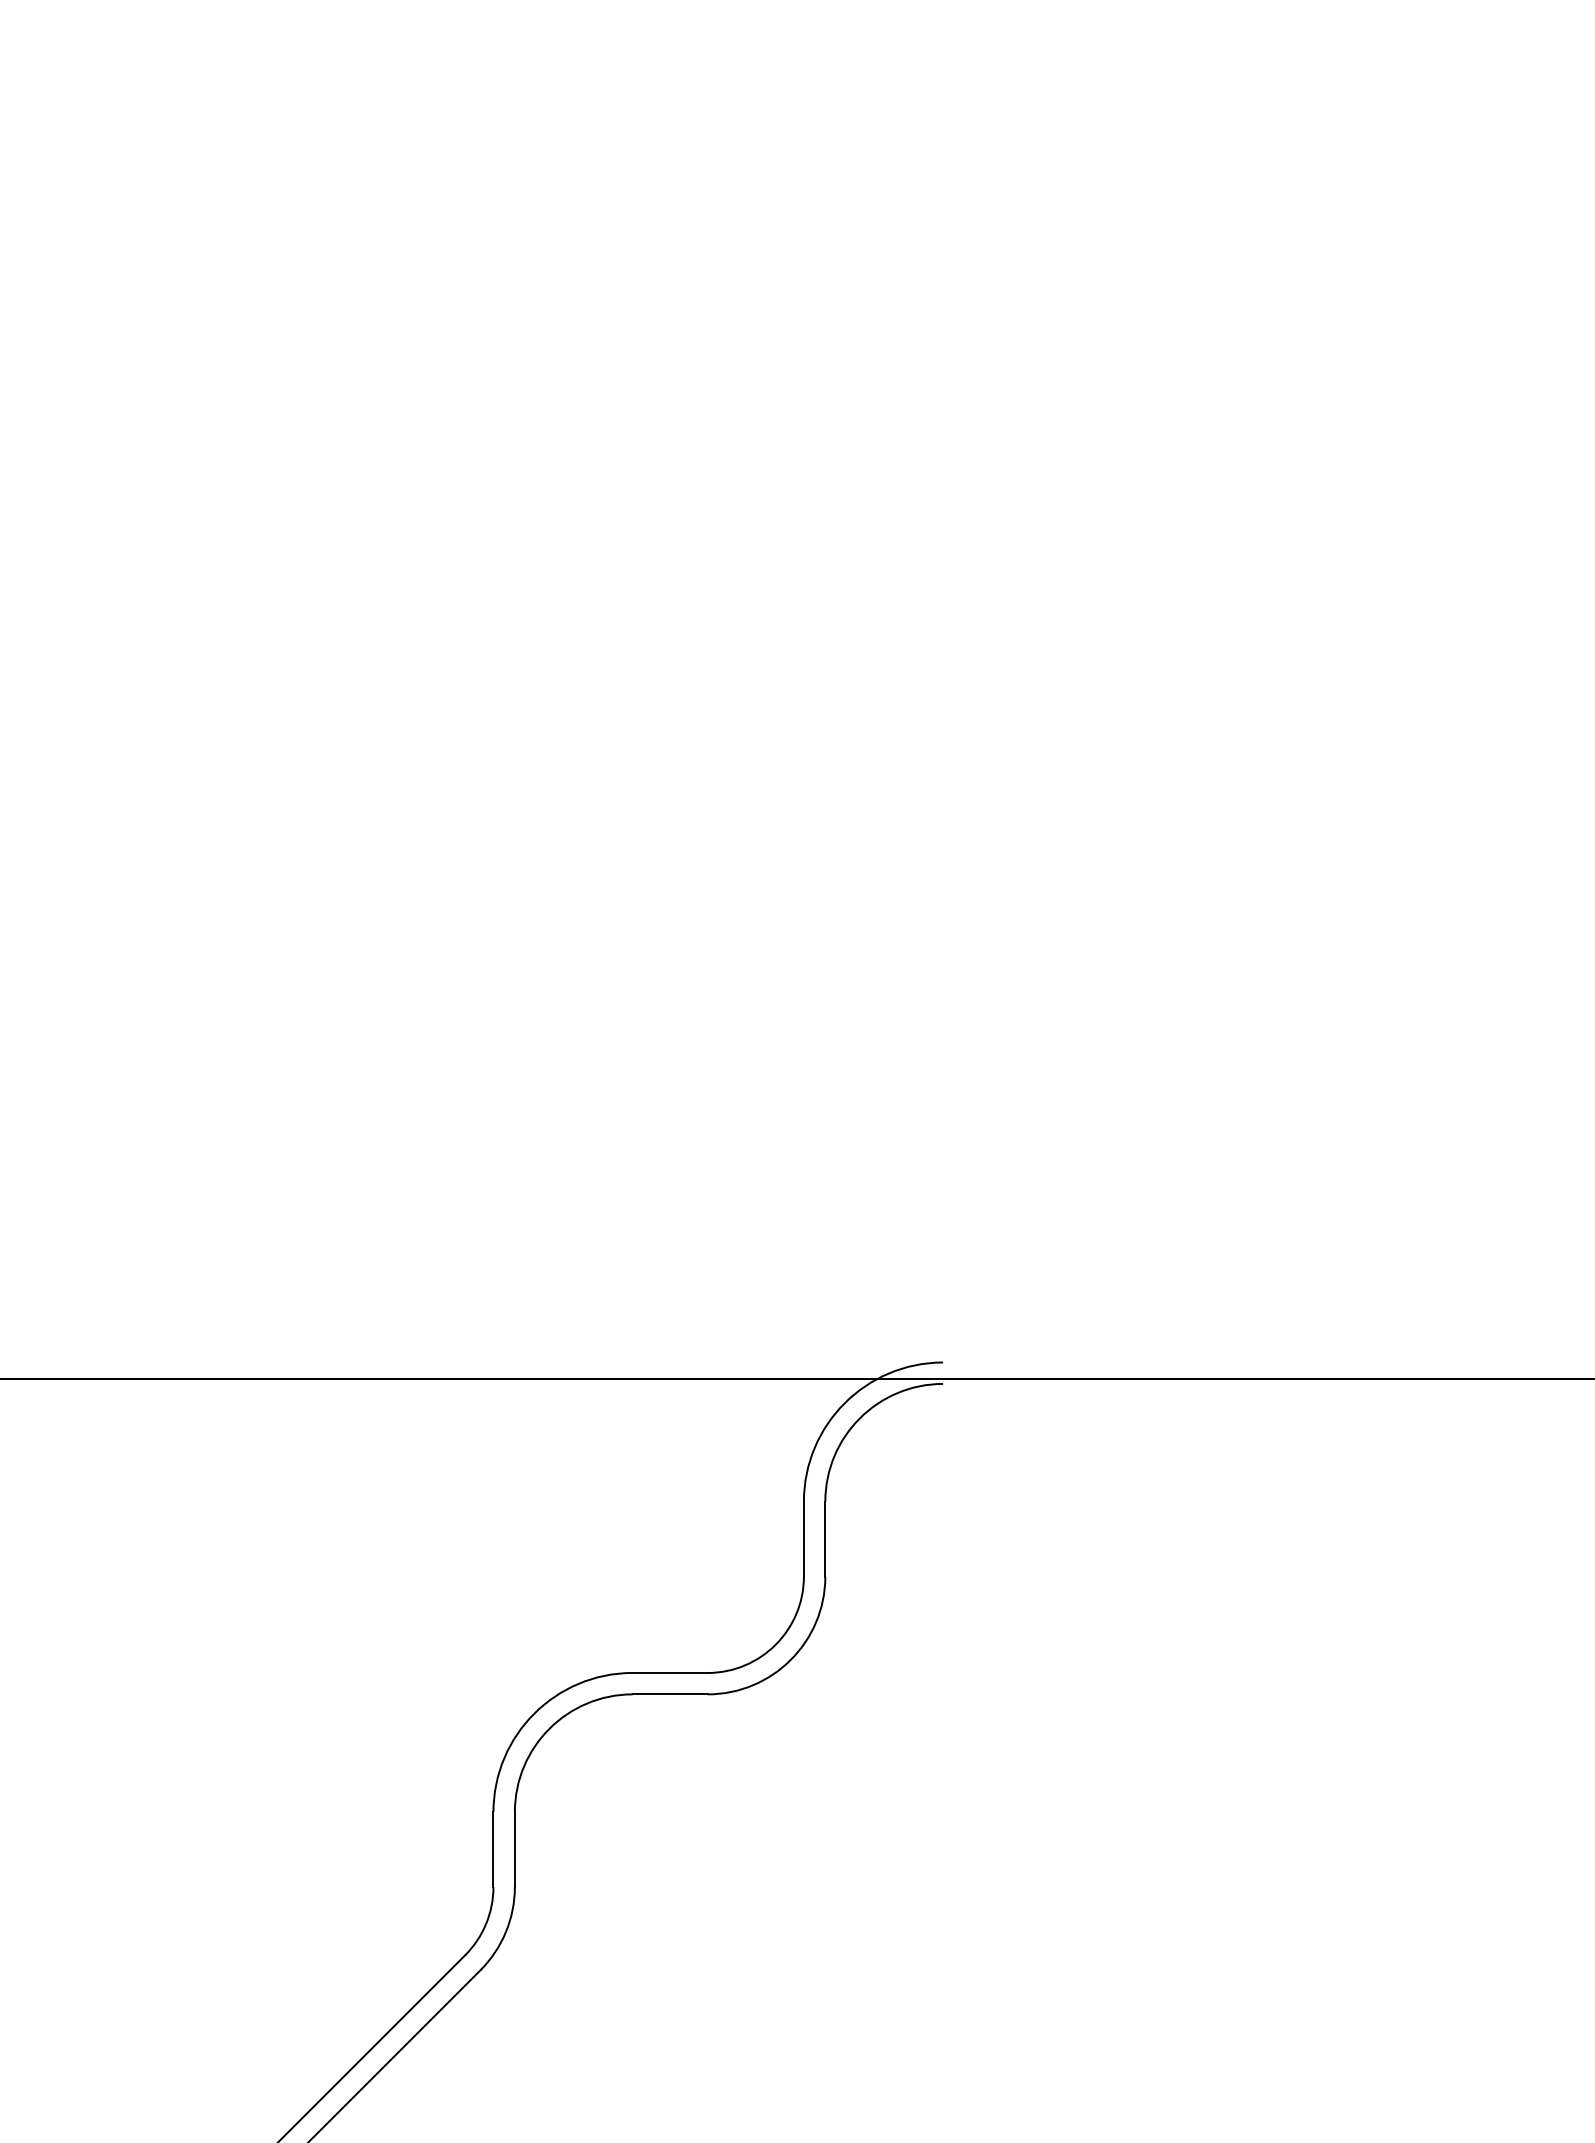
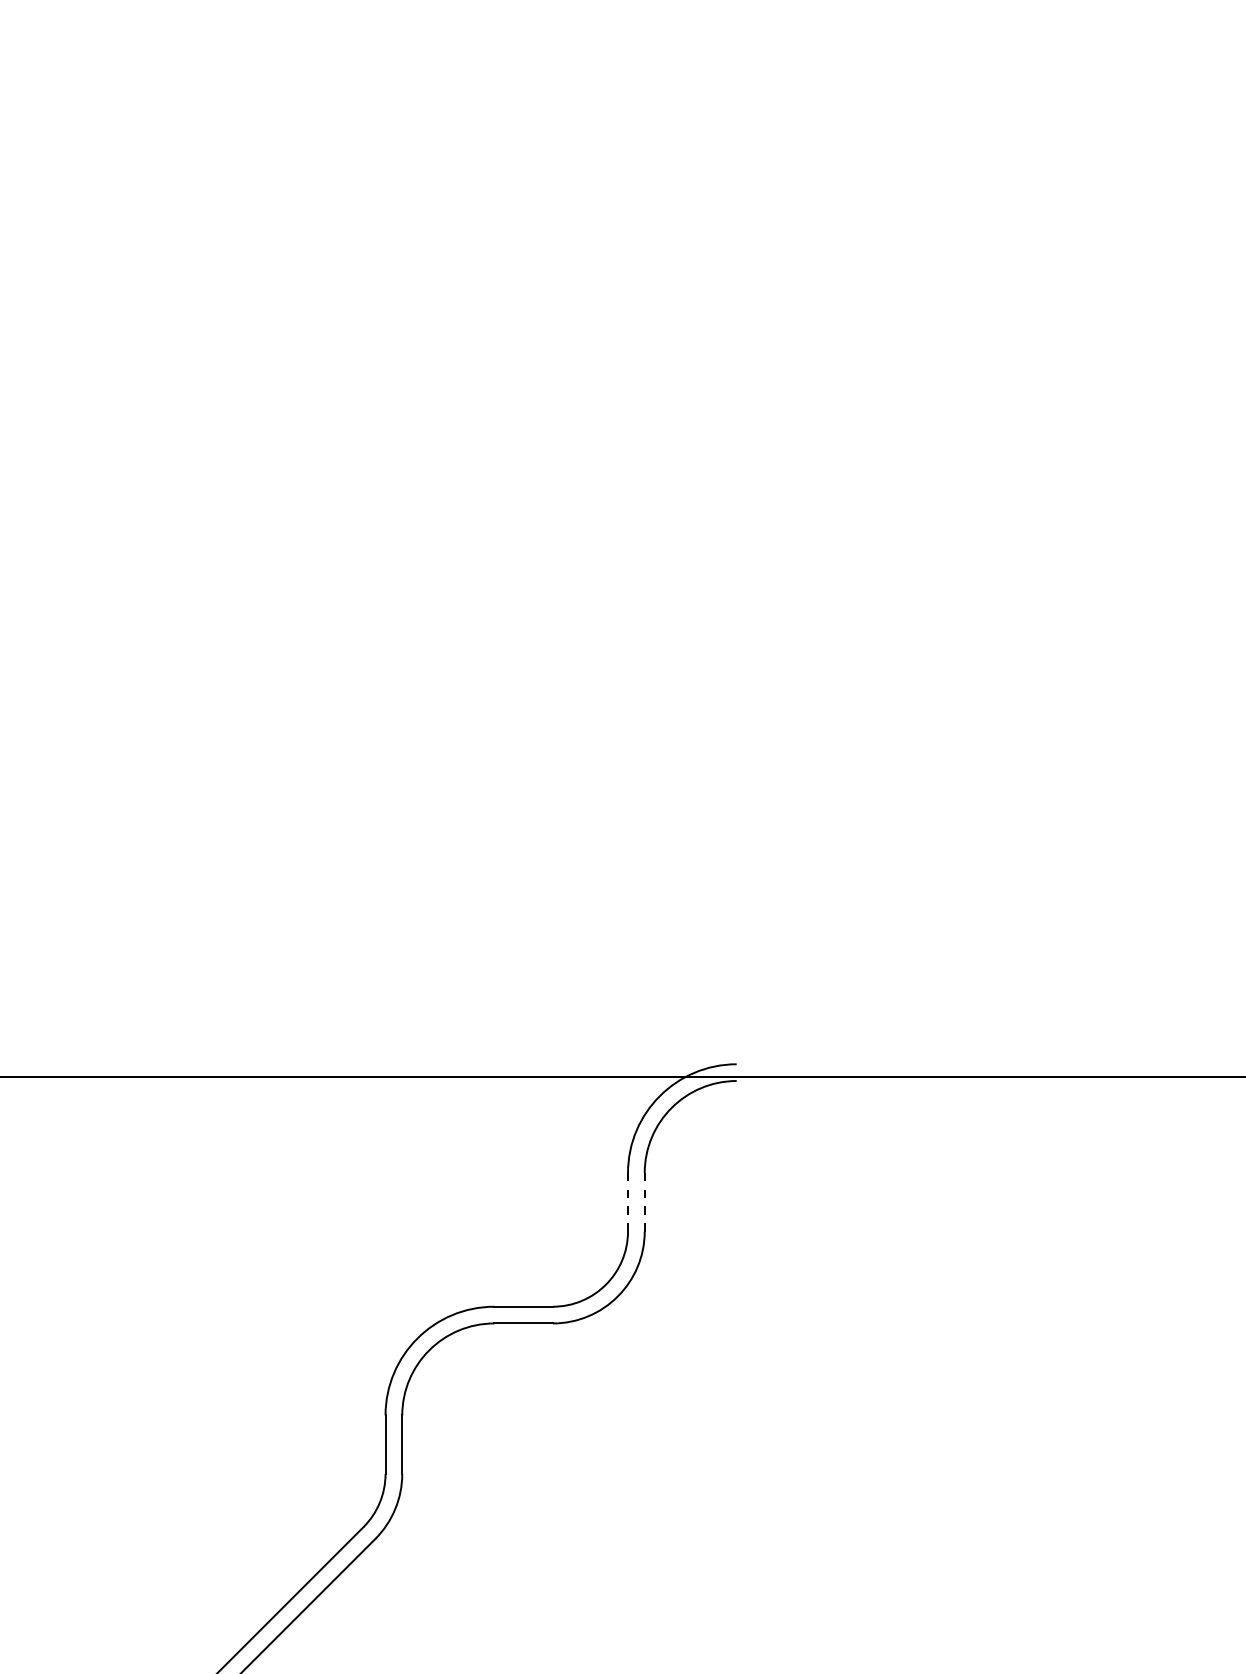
line: (825, 1538) -> (644, 1201), solid -> dashed
line: (803, 1539) -> (627, 1202), solid -> dashed

